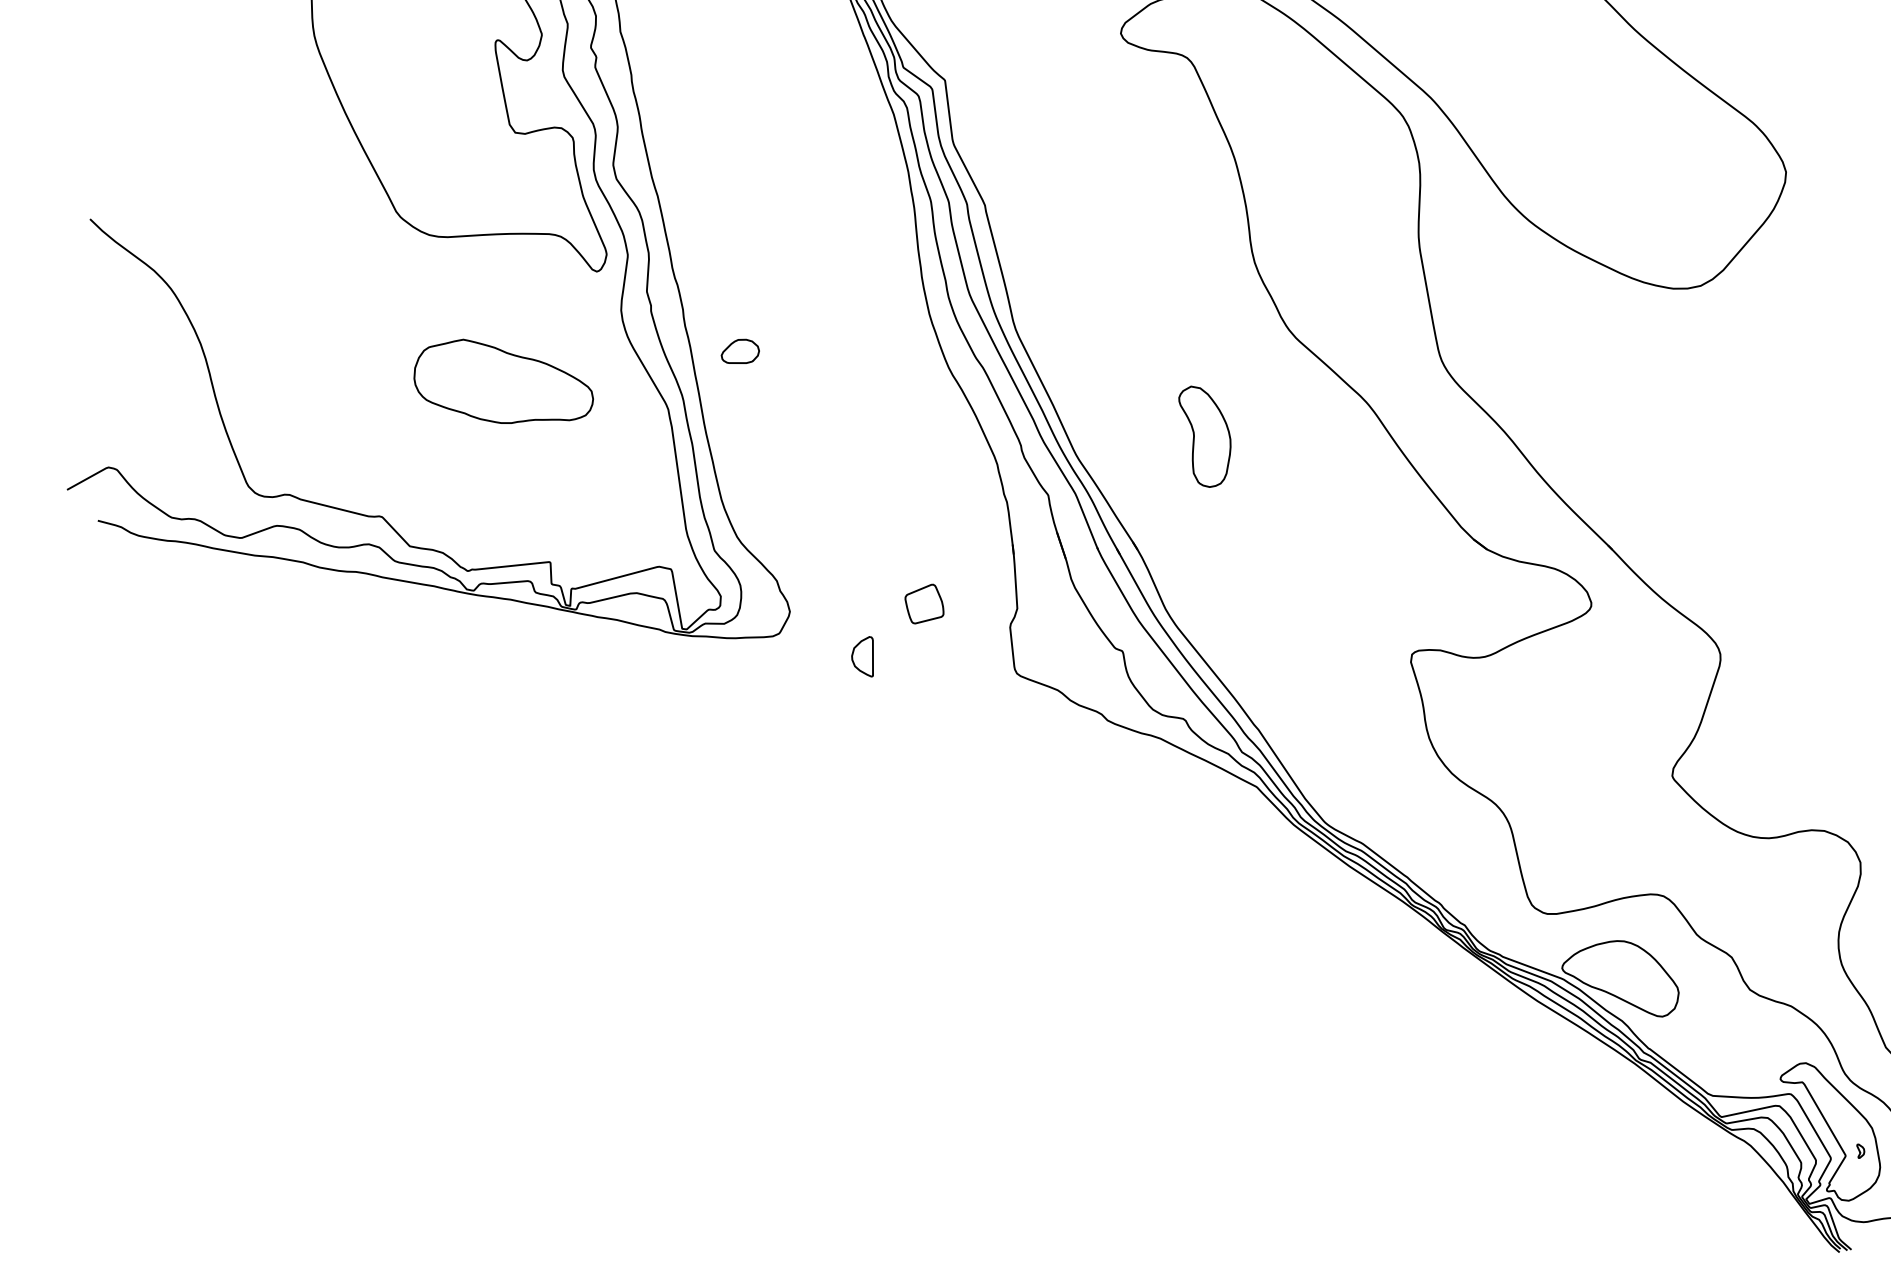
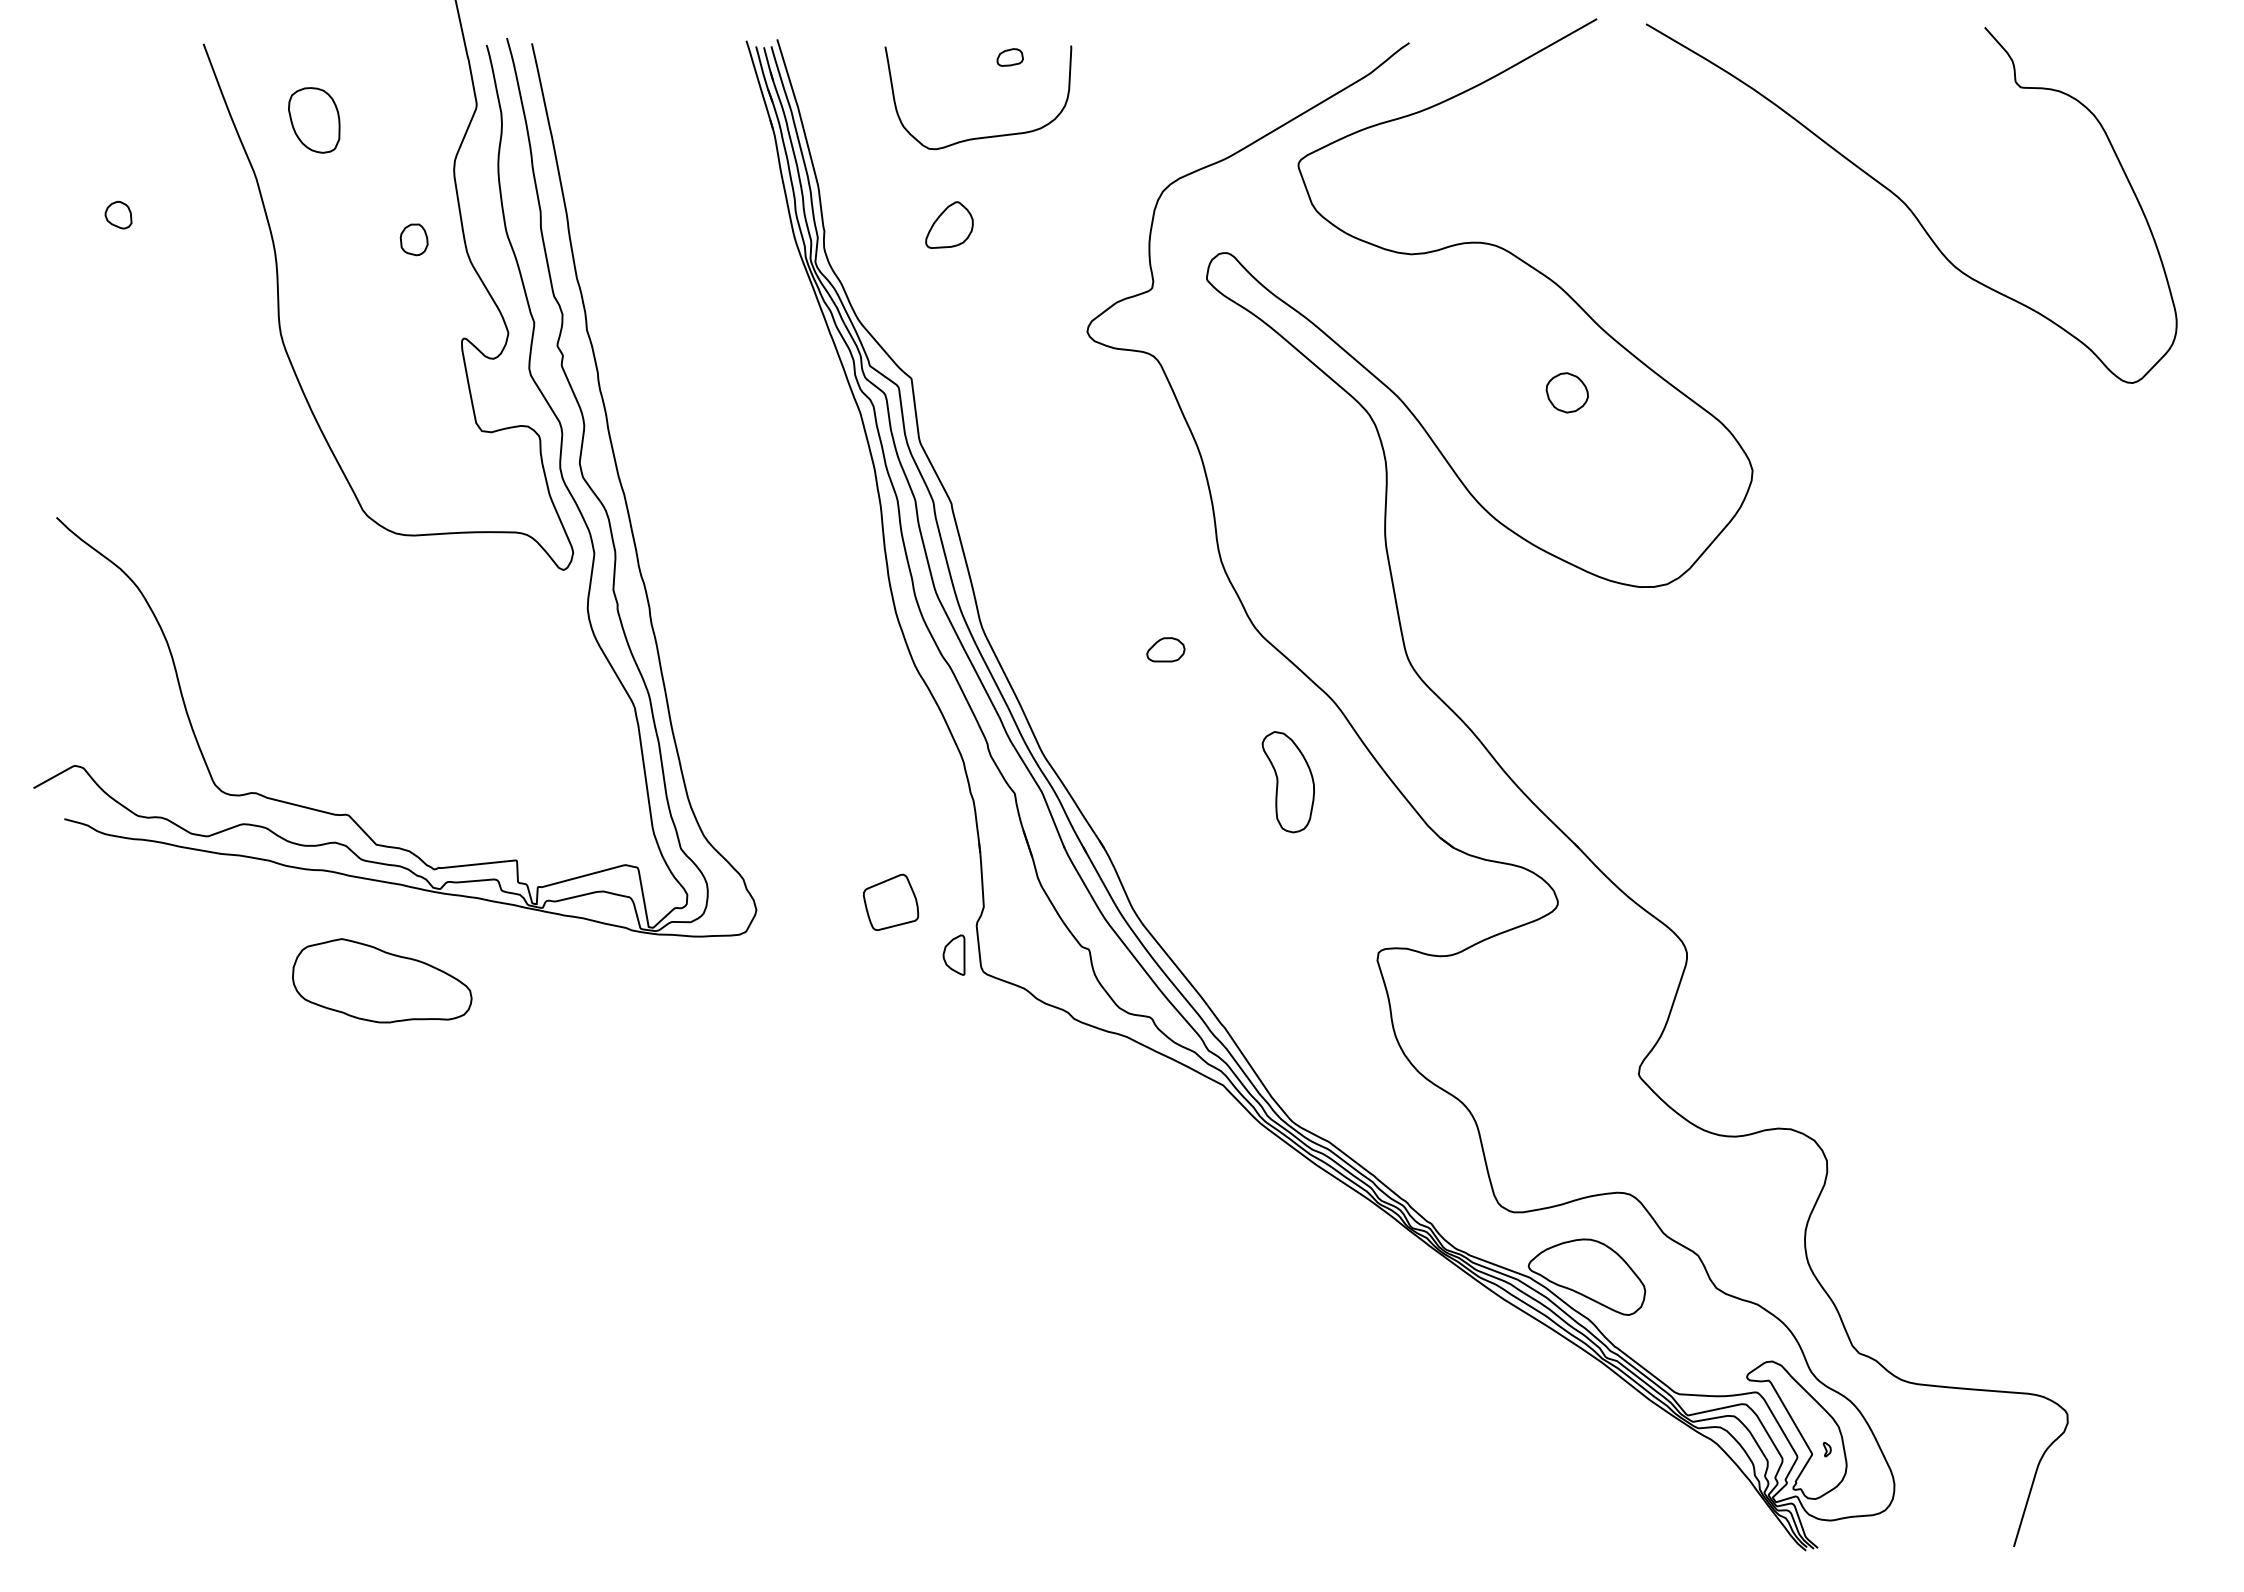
part: (1600, 94) -> (1566, 392), added
part: (740, 351) -> (1165, 649), moved
part: (504, 381) -> (382, 980), moved
part: (1204, 437) -> (1287, 782), moved
part: (924, 604) -> (890, 902), size x1.43
part: (862, 656) -> (953, 954), moved

